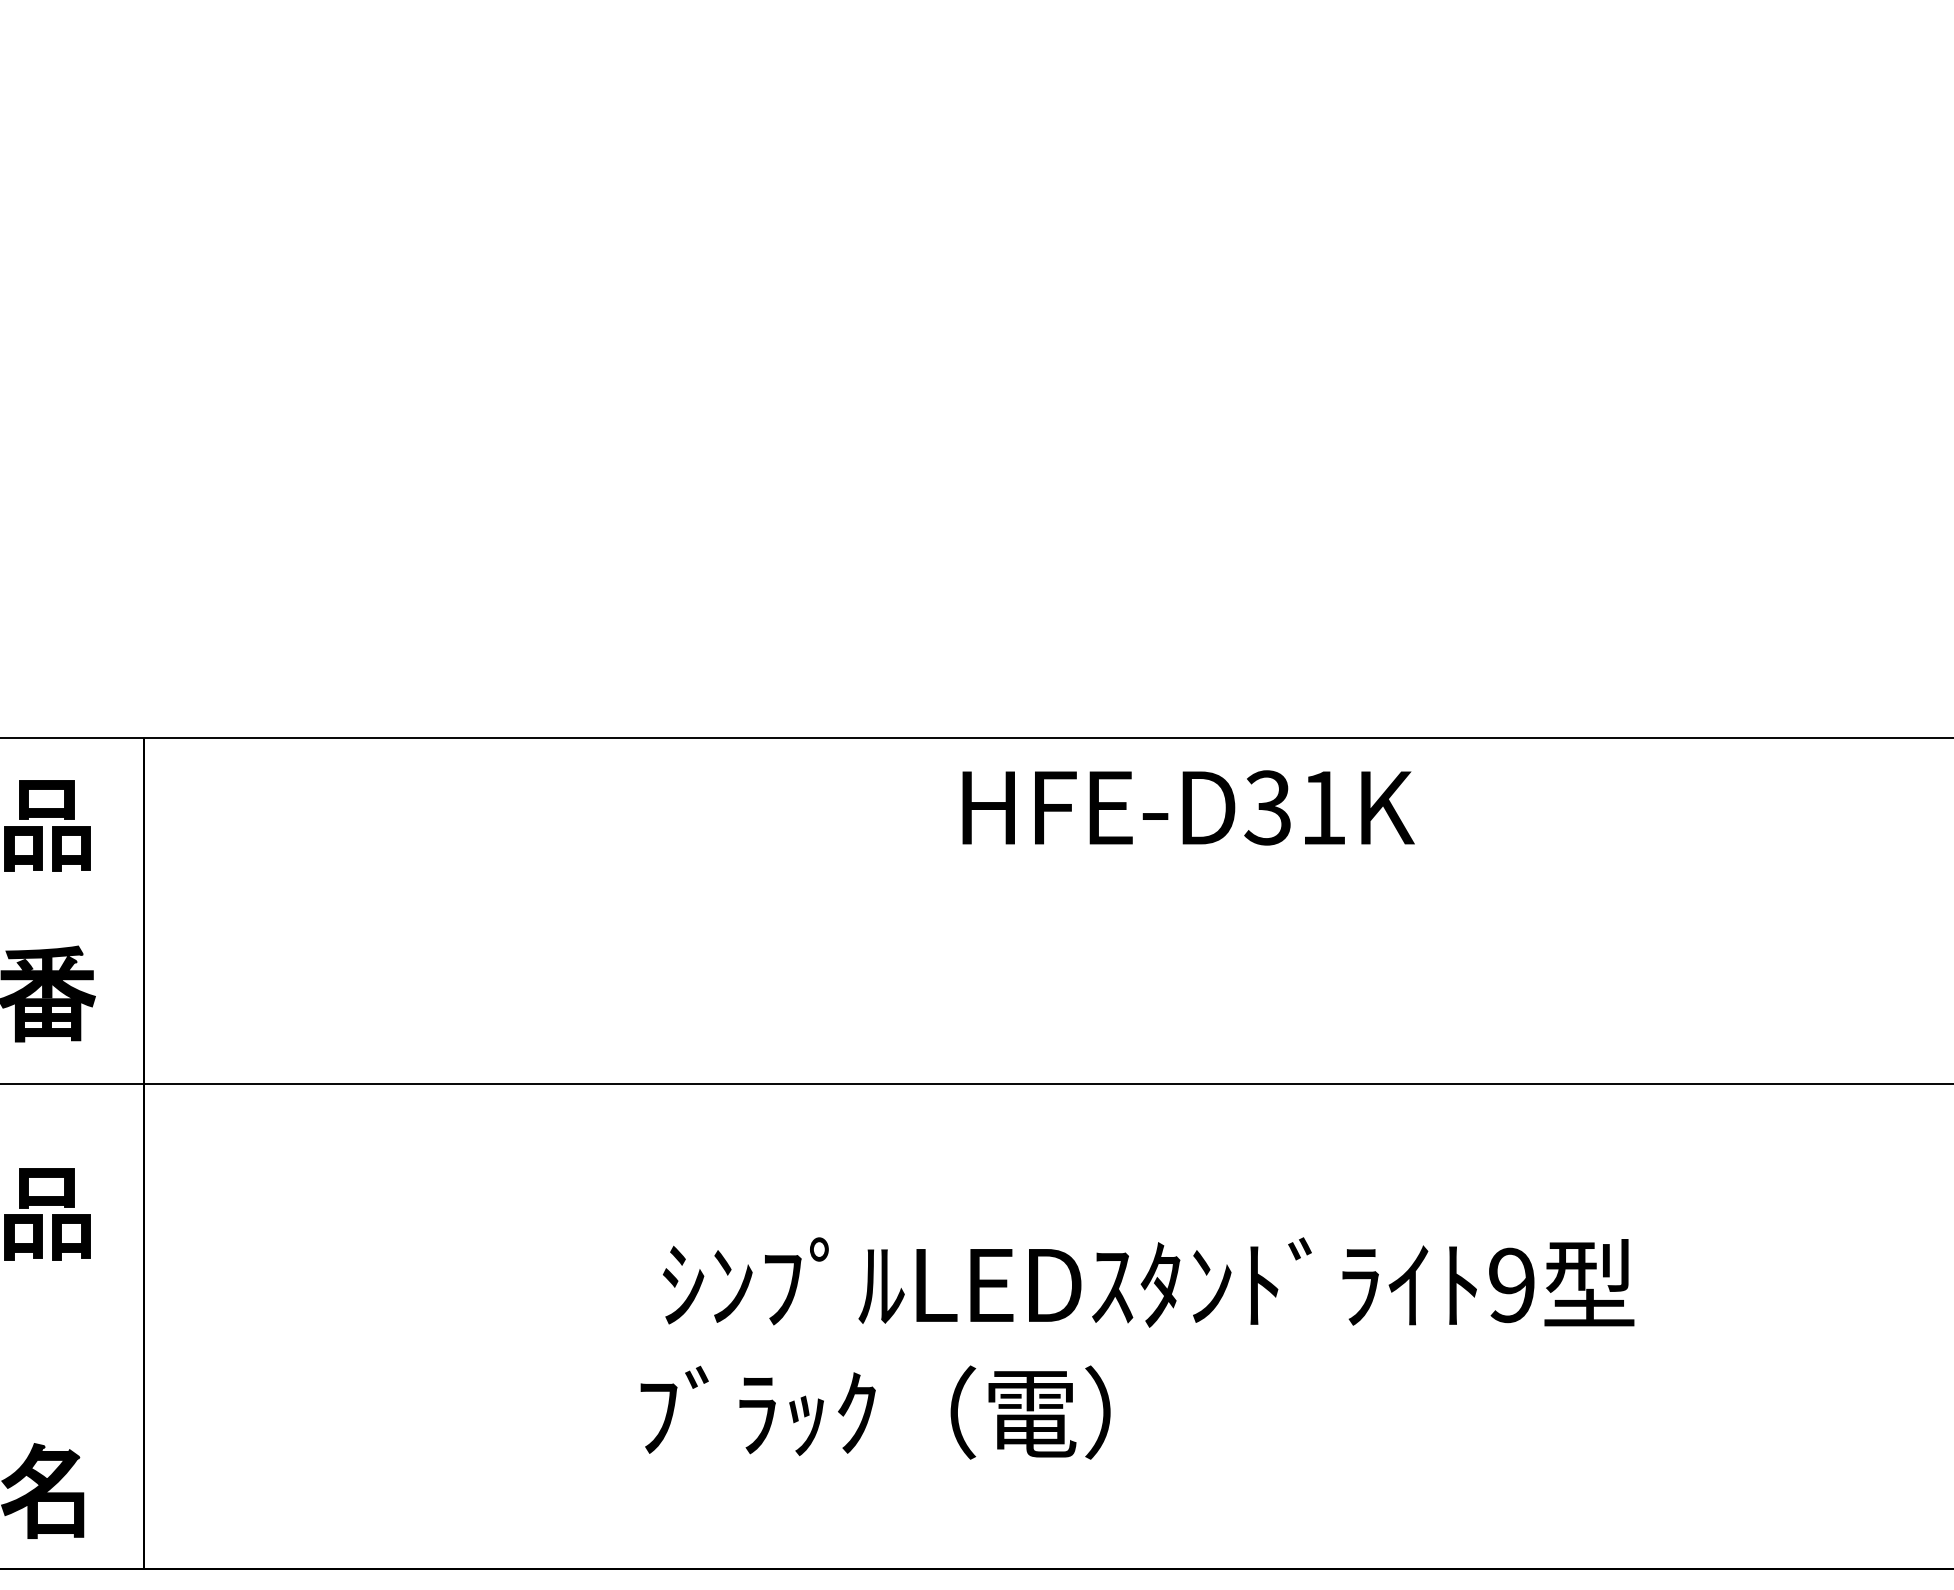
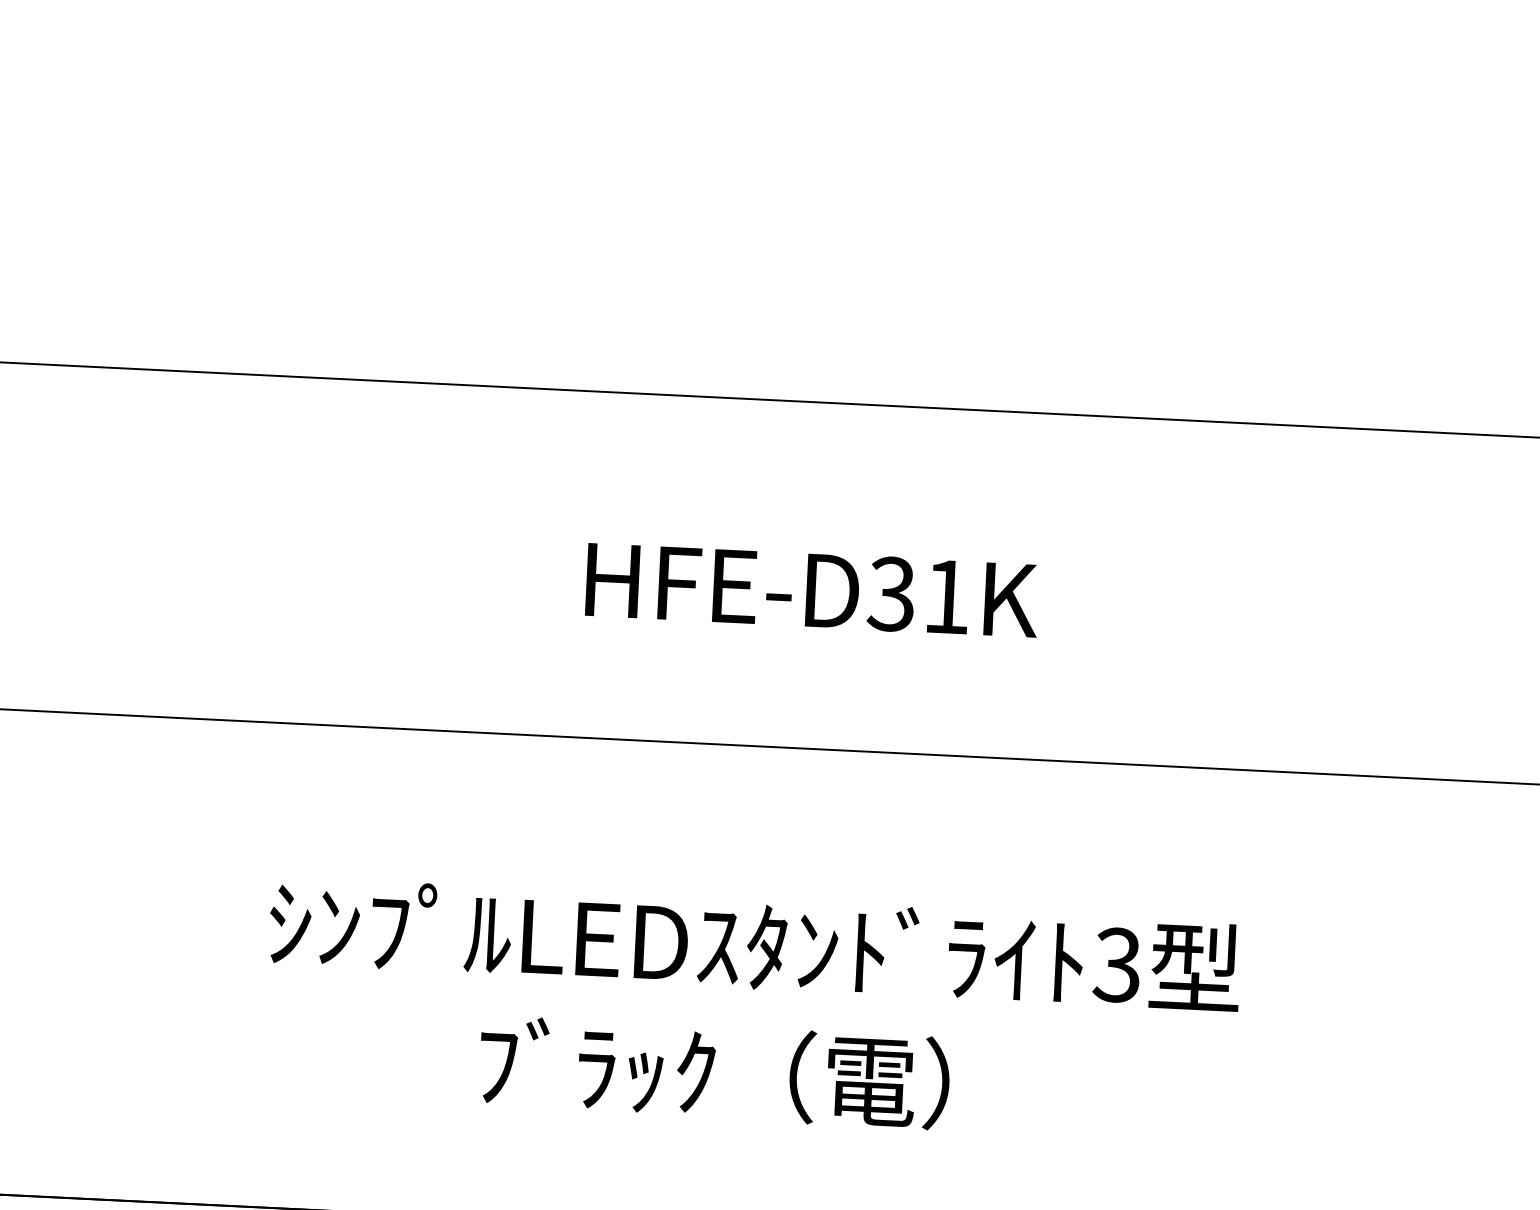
text: (1188, 807) -> (812, 589), moved
text: (1510, 1285) -> (1116, 965), 9 -> 3
text: (875, 1412) -> (714, 1072), moved

